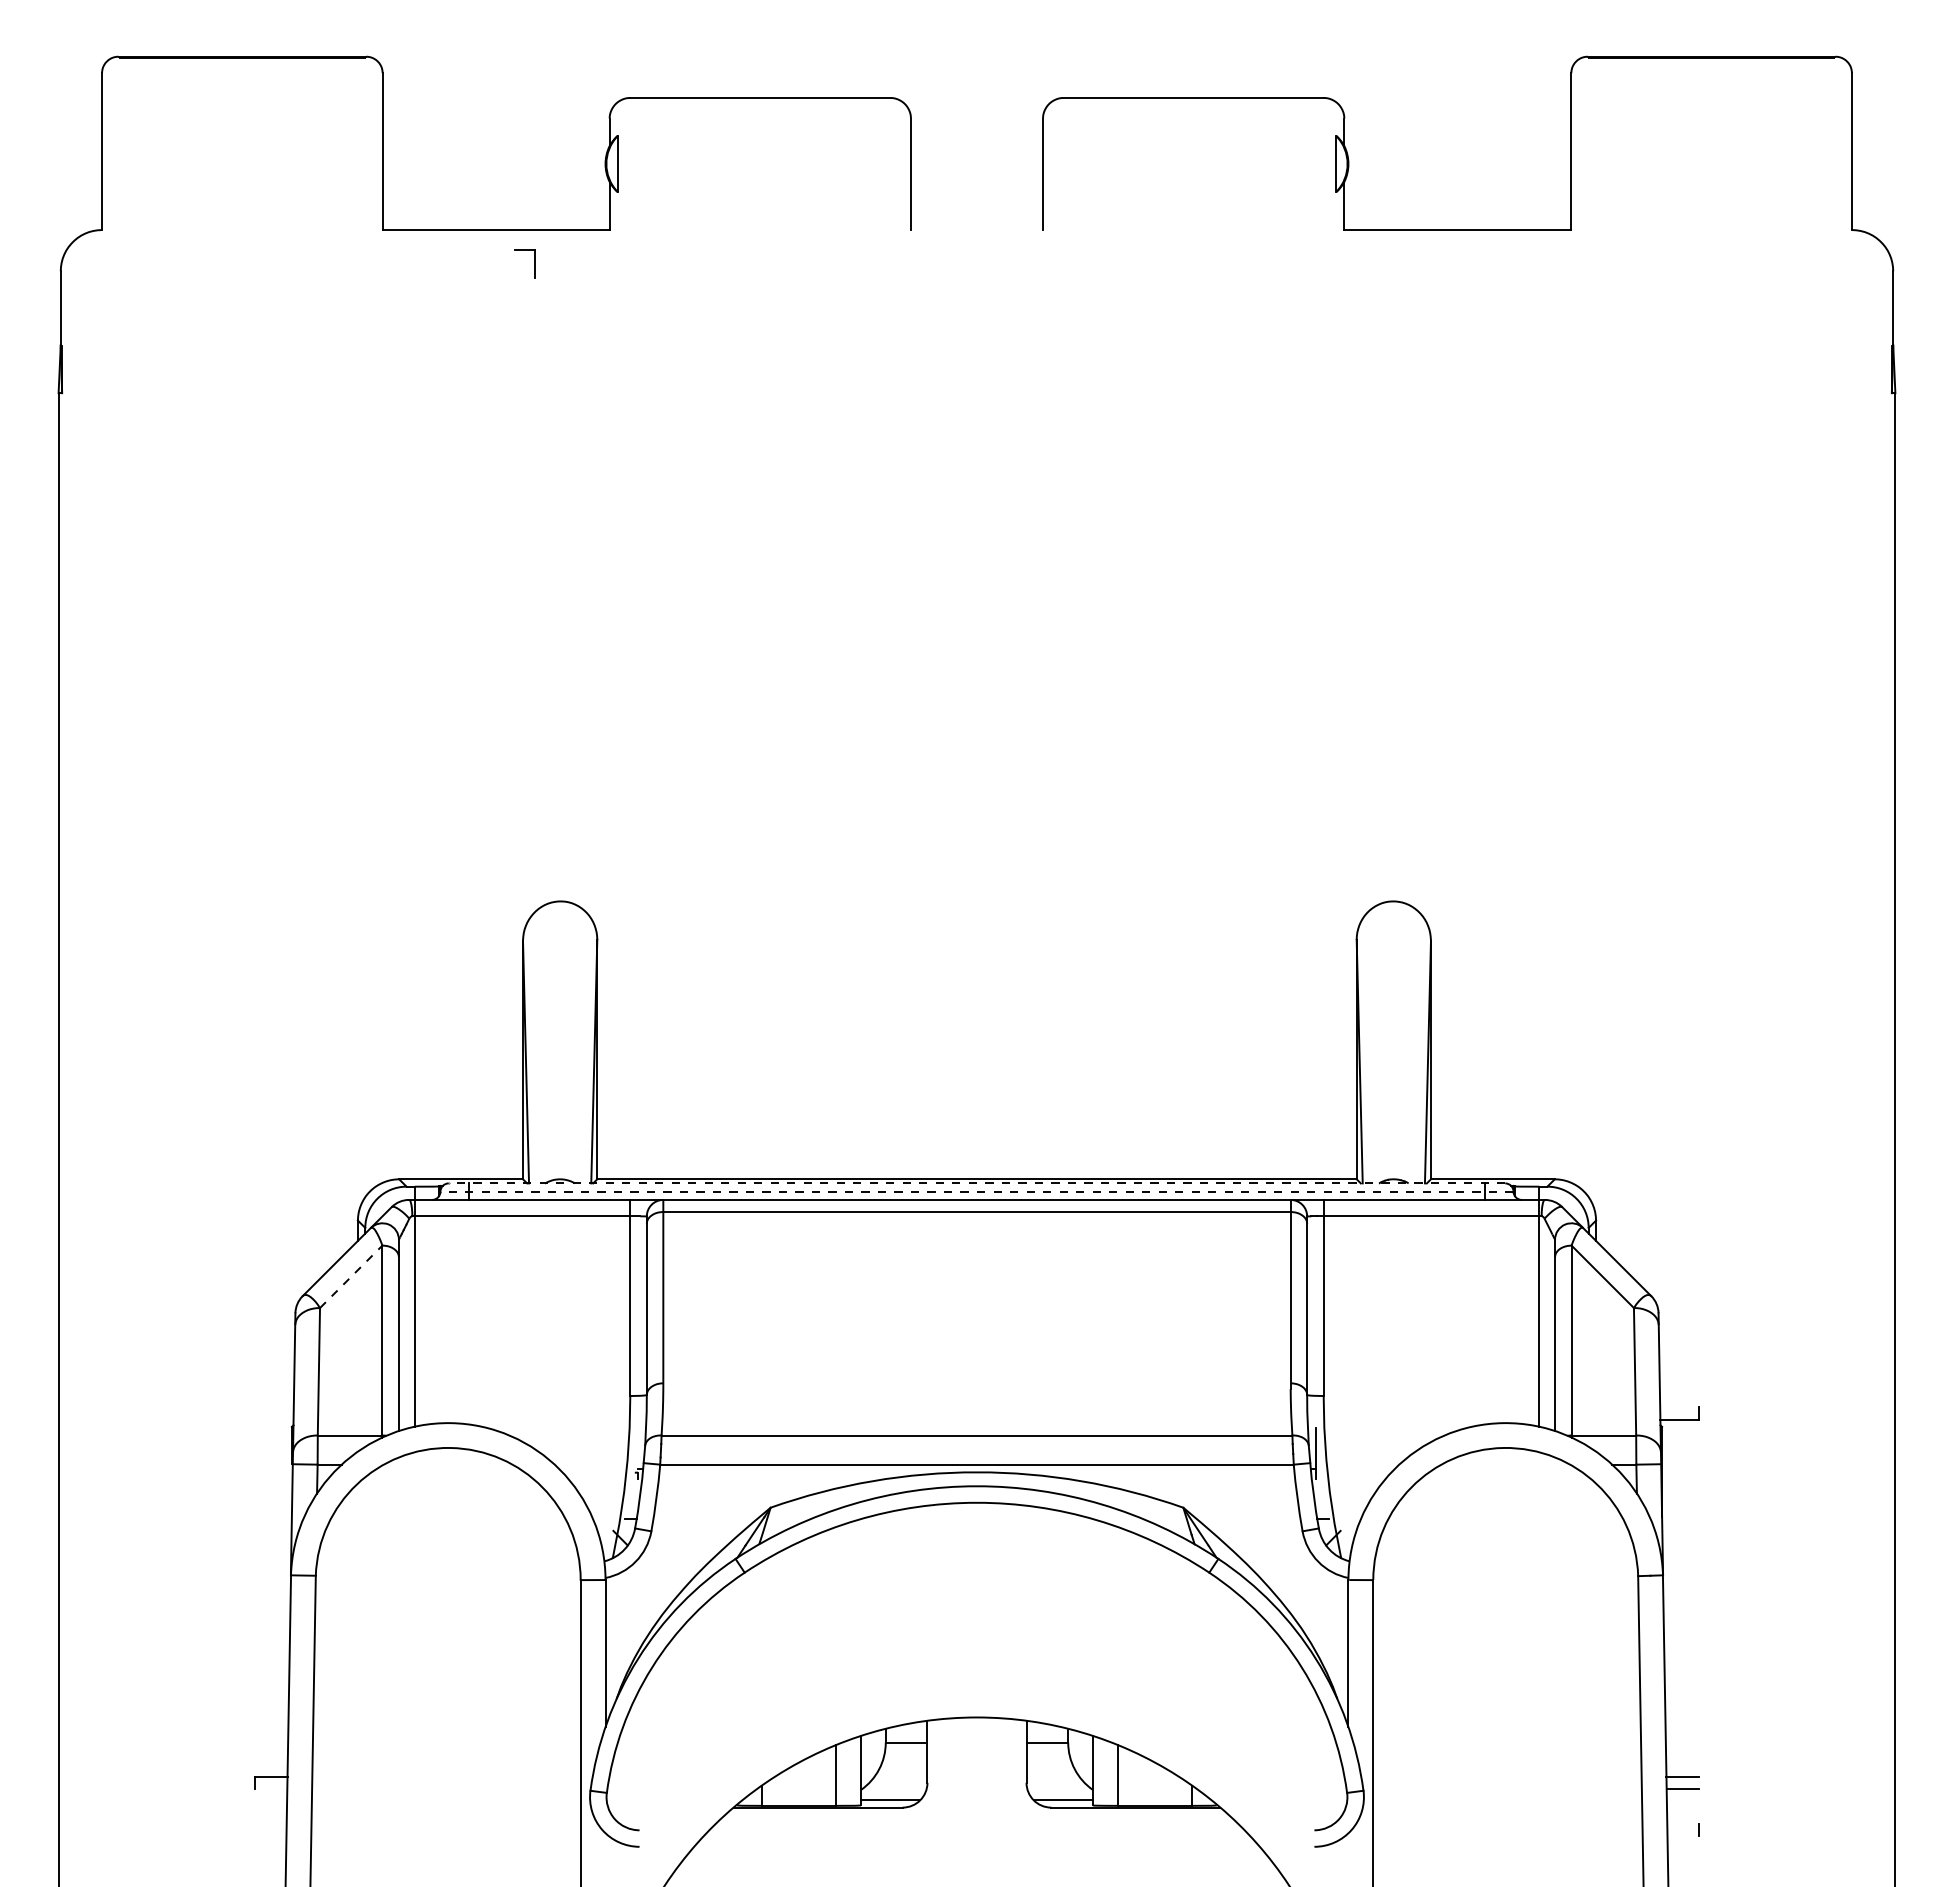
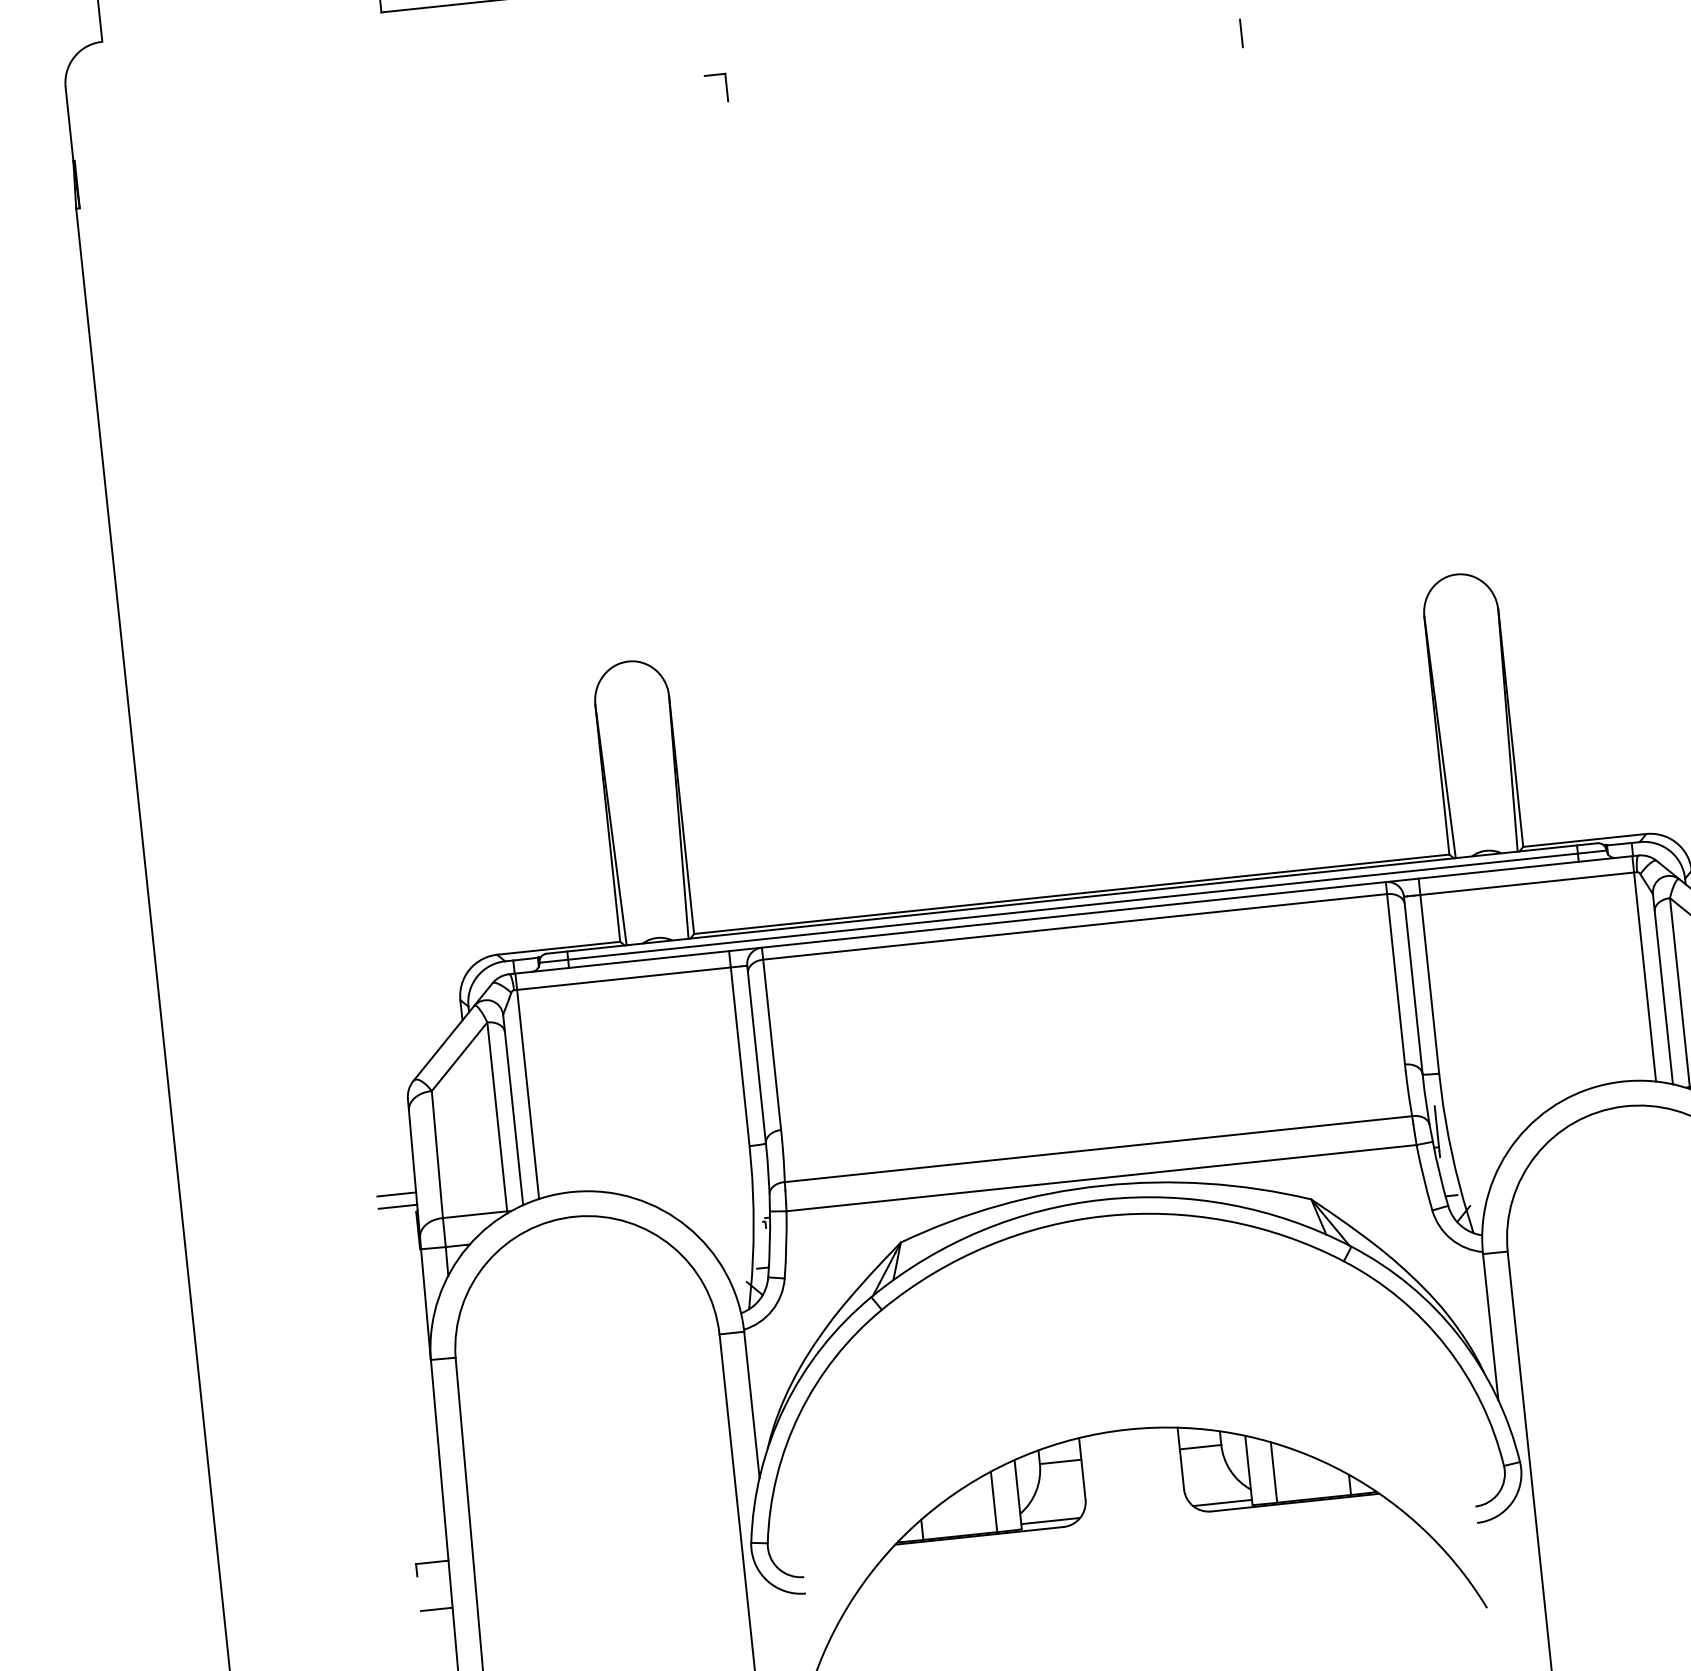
part: (534, 263) -> (725, 87), moved
line: (1235, 340) -> (1241, 33), added
line: (976, 1183) -> (1071, 898), dashed -> solid
line: (977, 1191) -> (1073, 906), dashed -> solid
line: (351, 1276) -> (459, 1056), dashed -> solid
line: (273, 1407) -> (395, 1194), added
line: (273, 1419) -> (397, 1206), added
line: (270, 1824) -> (436, 1609), added

